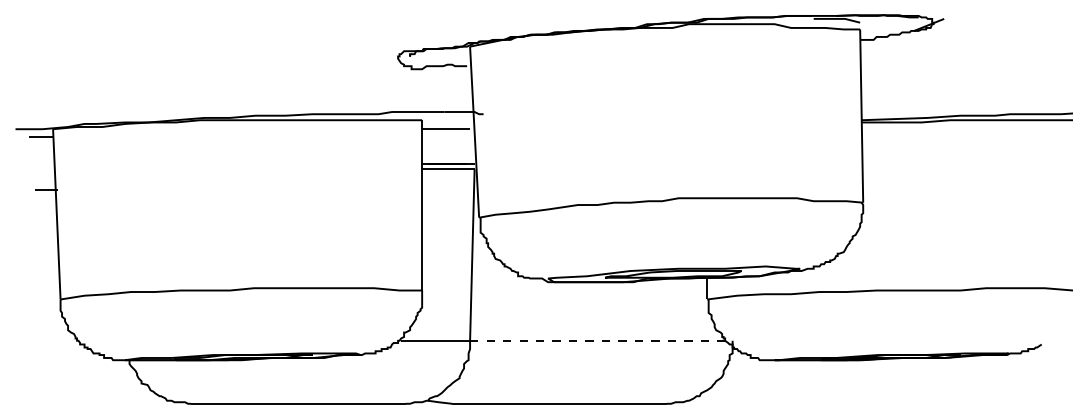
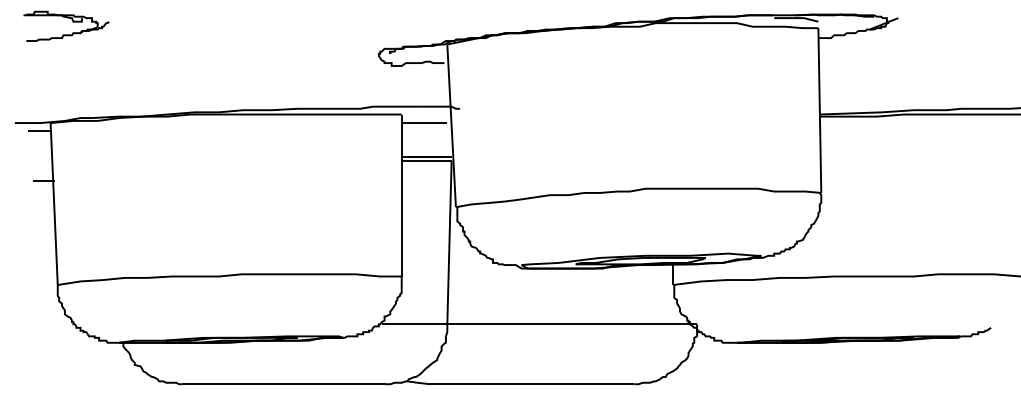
part: (76, 23) -> (72, 22), added
line: (601, 340) -> (572, 324), dashed -> solid

